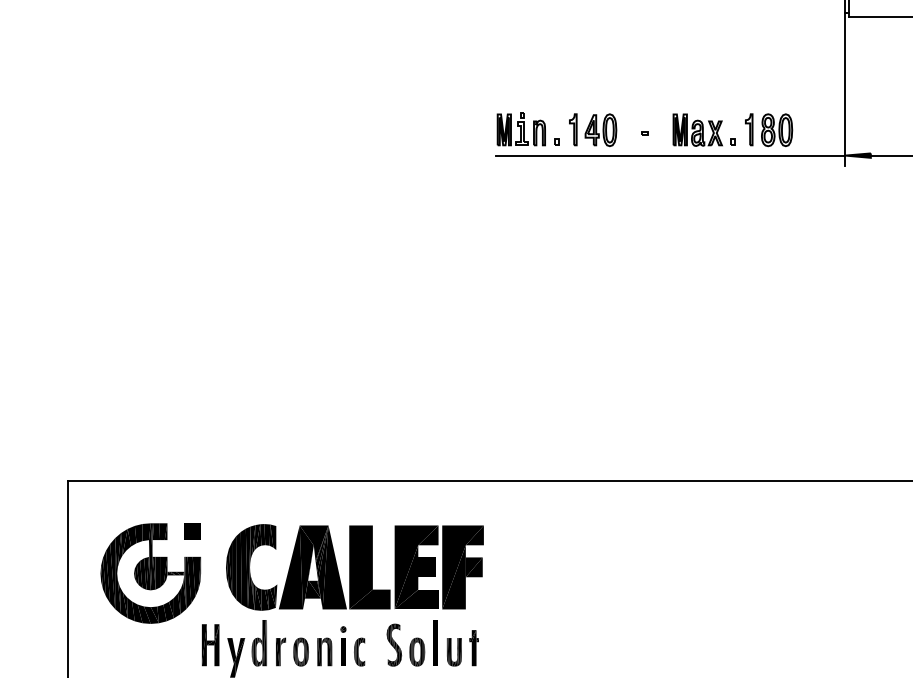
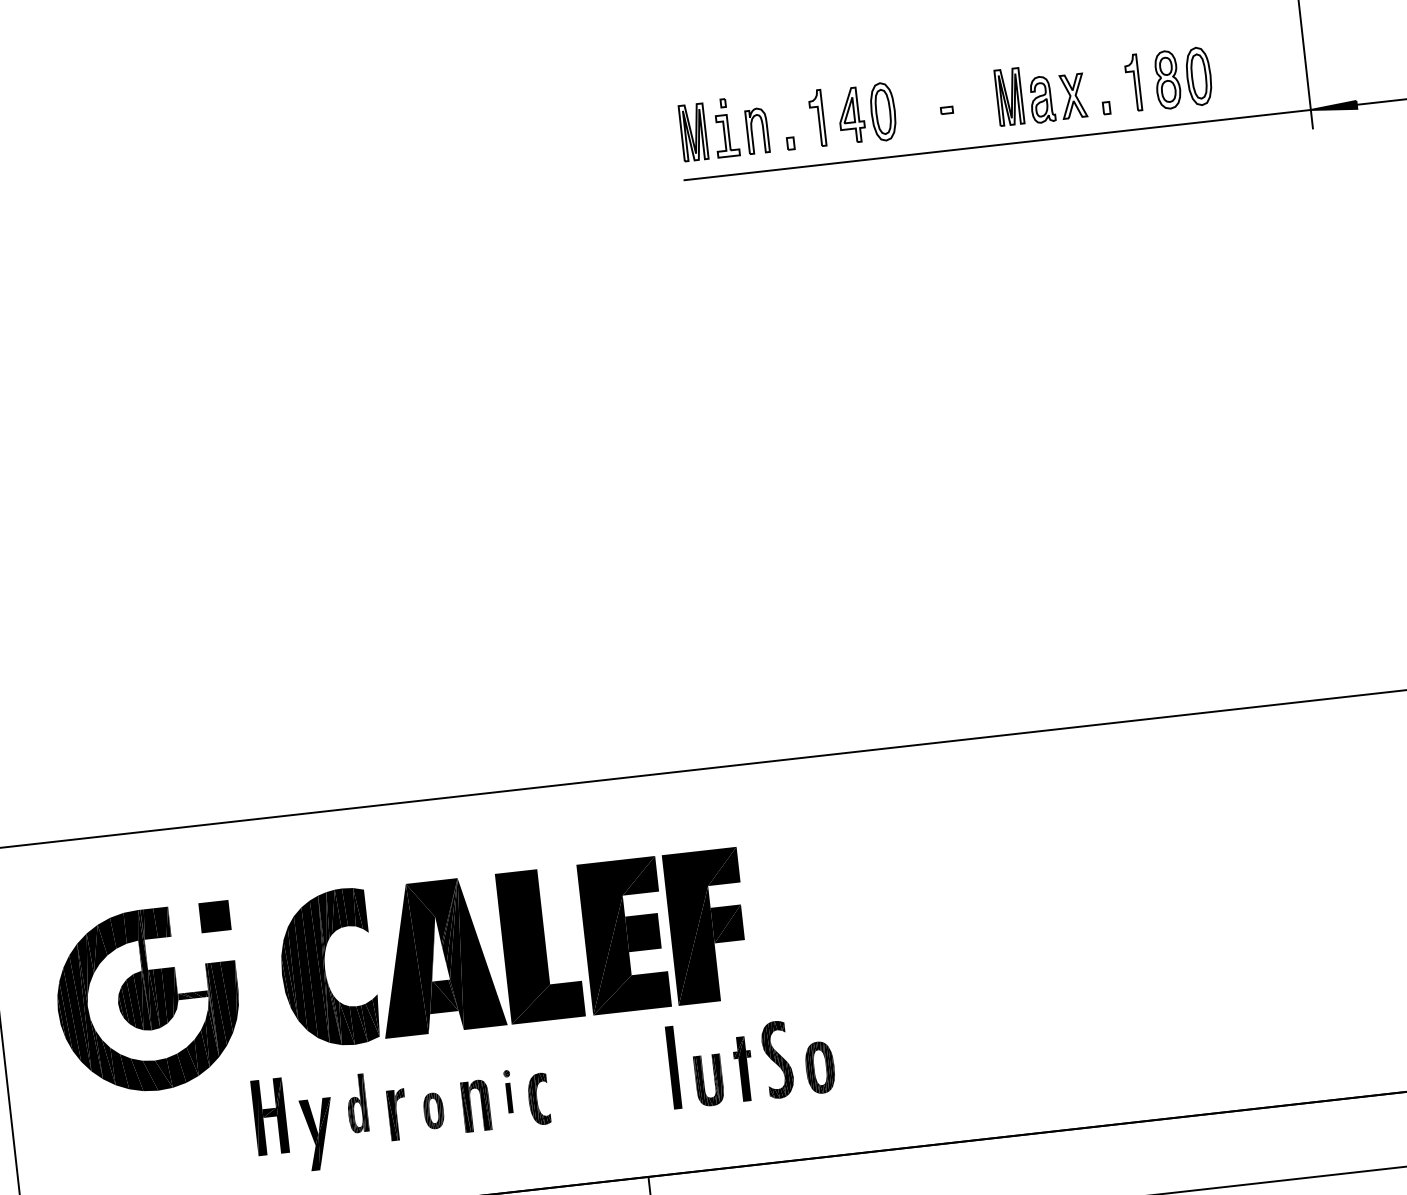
part: (258, 643) -> (355, 1104), size x0.7
part: (405, 644) -> (797, 1056), moved
part: (343, 645) -> (508, 1090), size x0.6
part: (300, 651) -> (432, 1110), size x0.7

